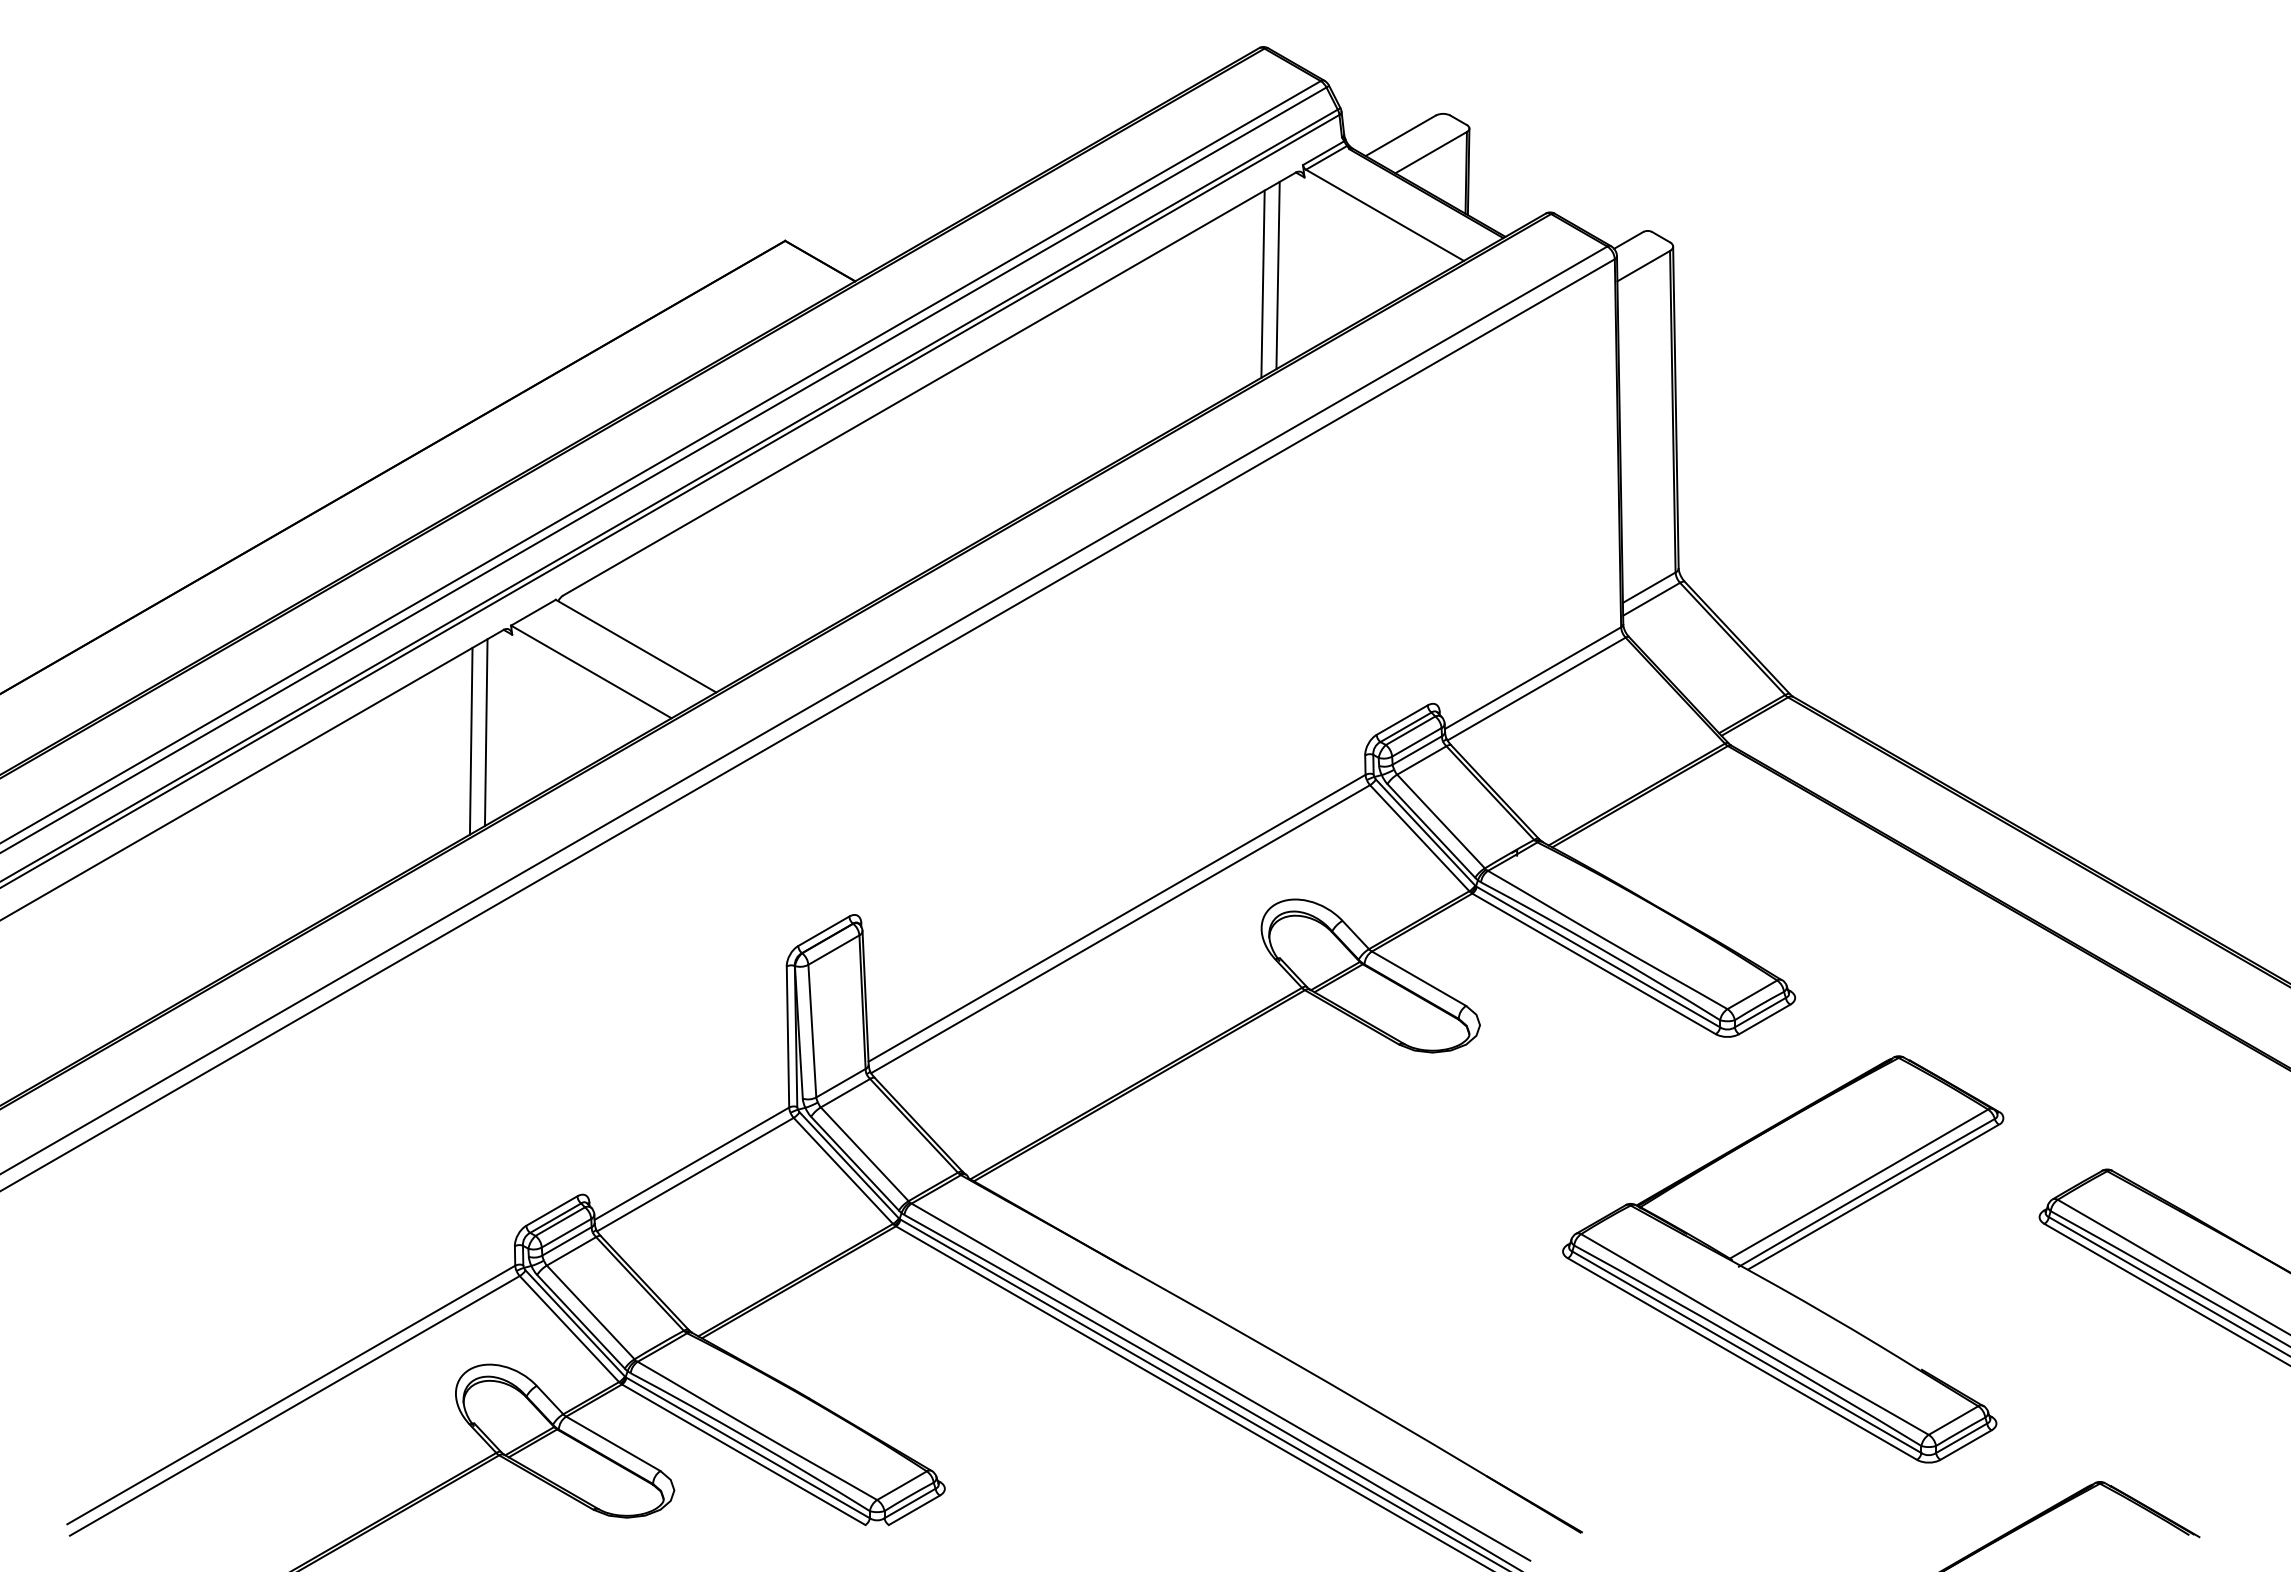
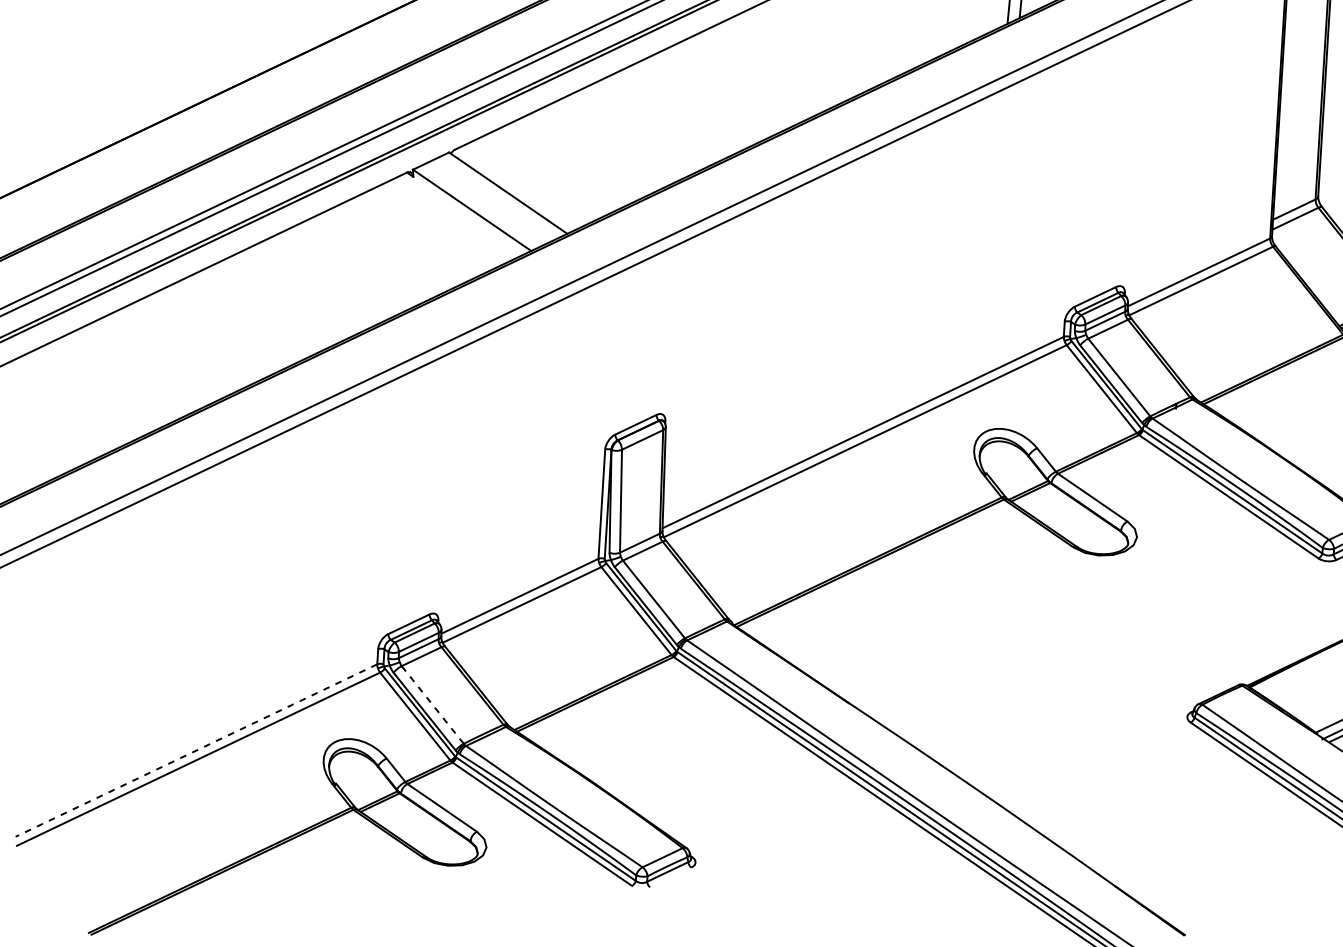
line: (485, 732) -> (386, 250), removed
line: (470, 740) -> (374, 255), removed
line: (590, 1312) -> (432, 705), solid -> dashed
line: (291, 1394) -> (196, 750), solid -> dashed
line: (913, 1510) -> (669, 877), removed

